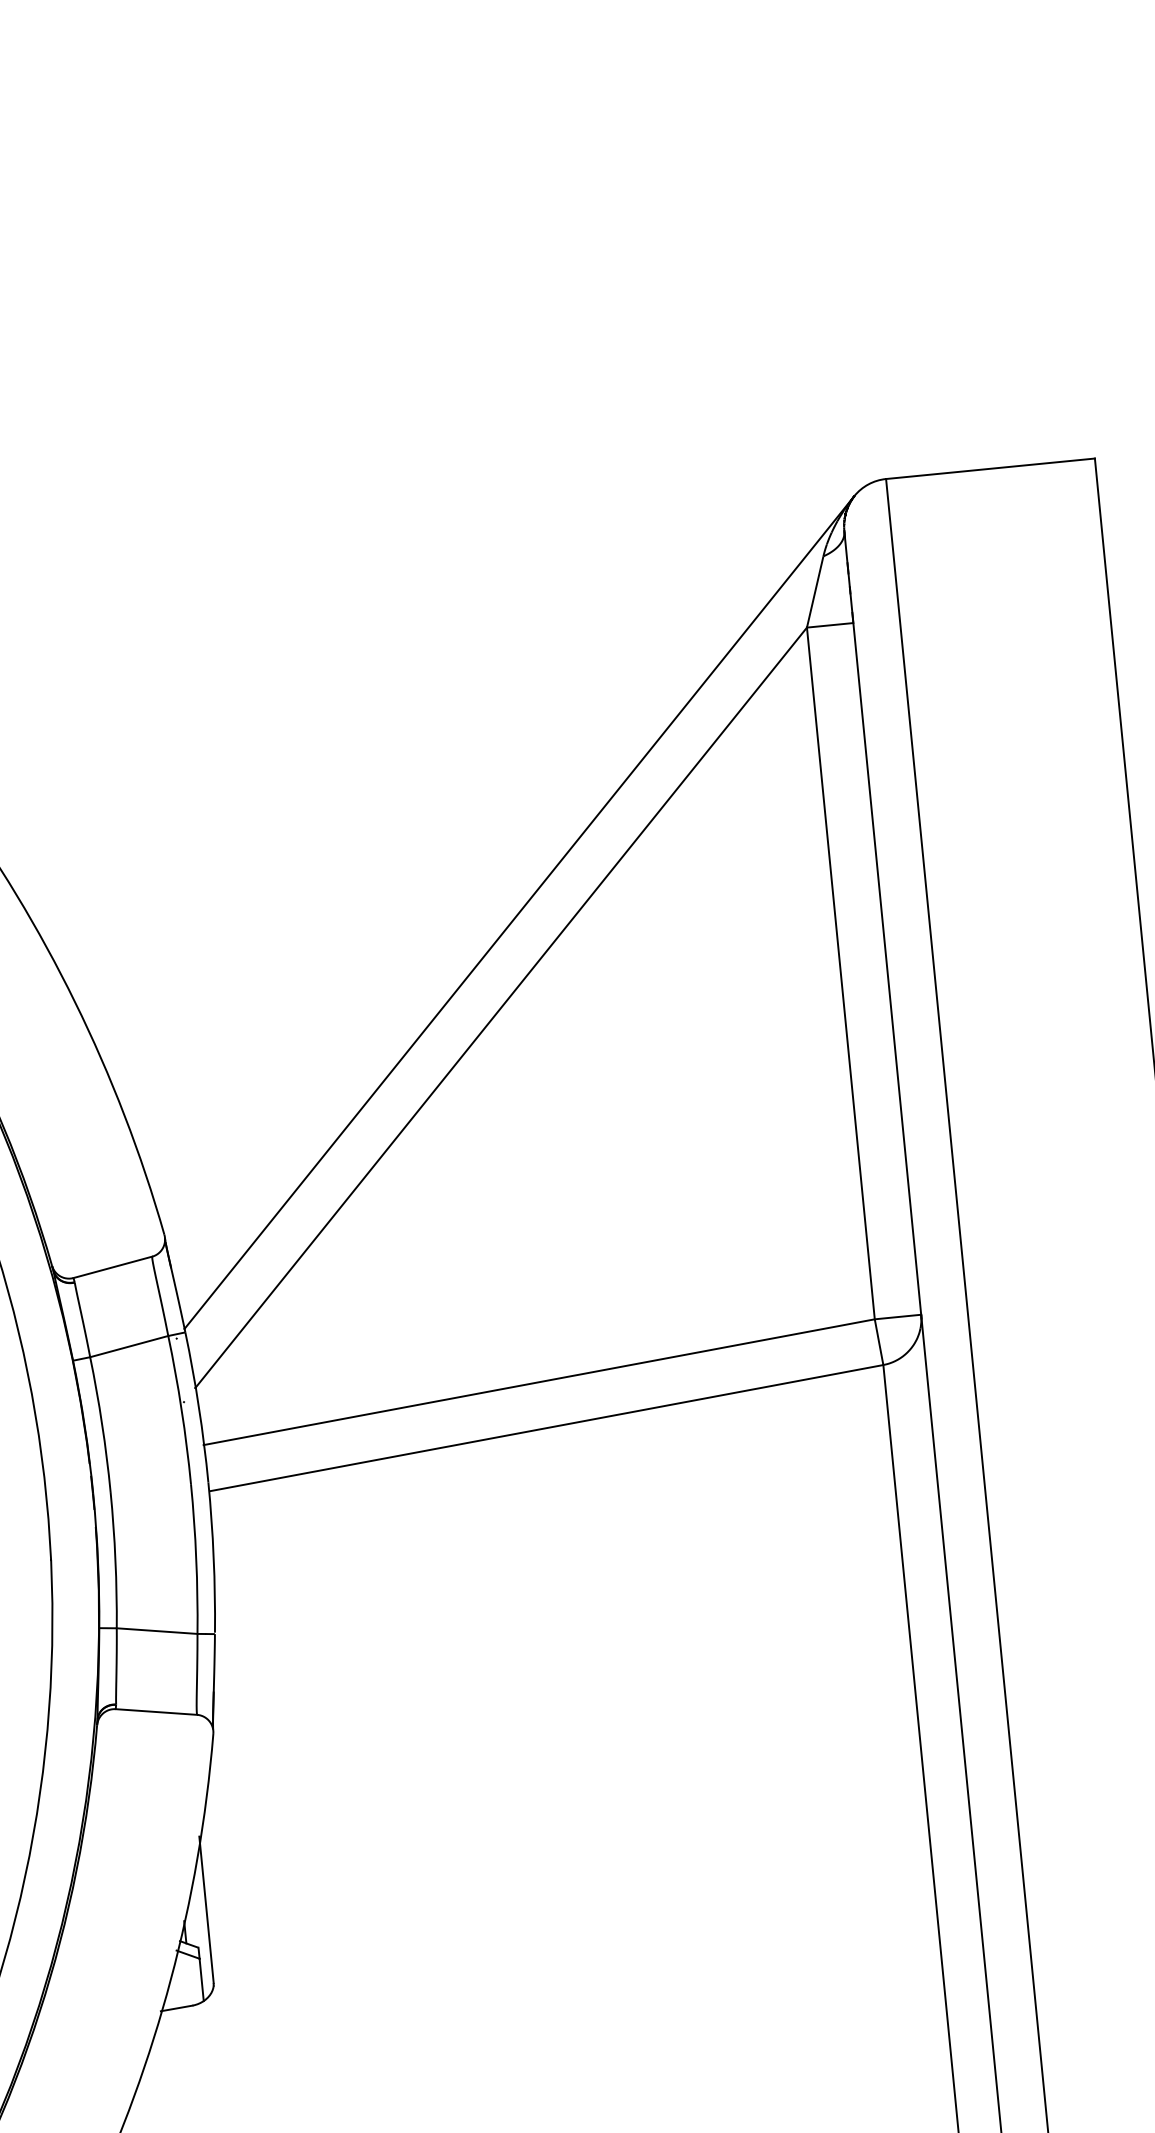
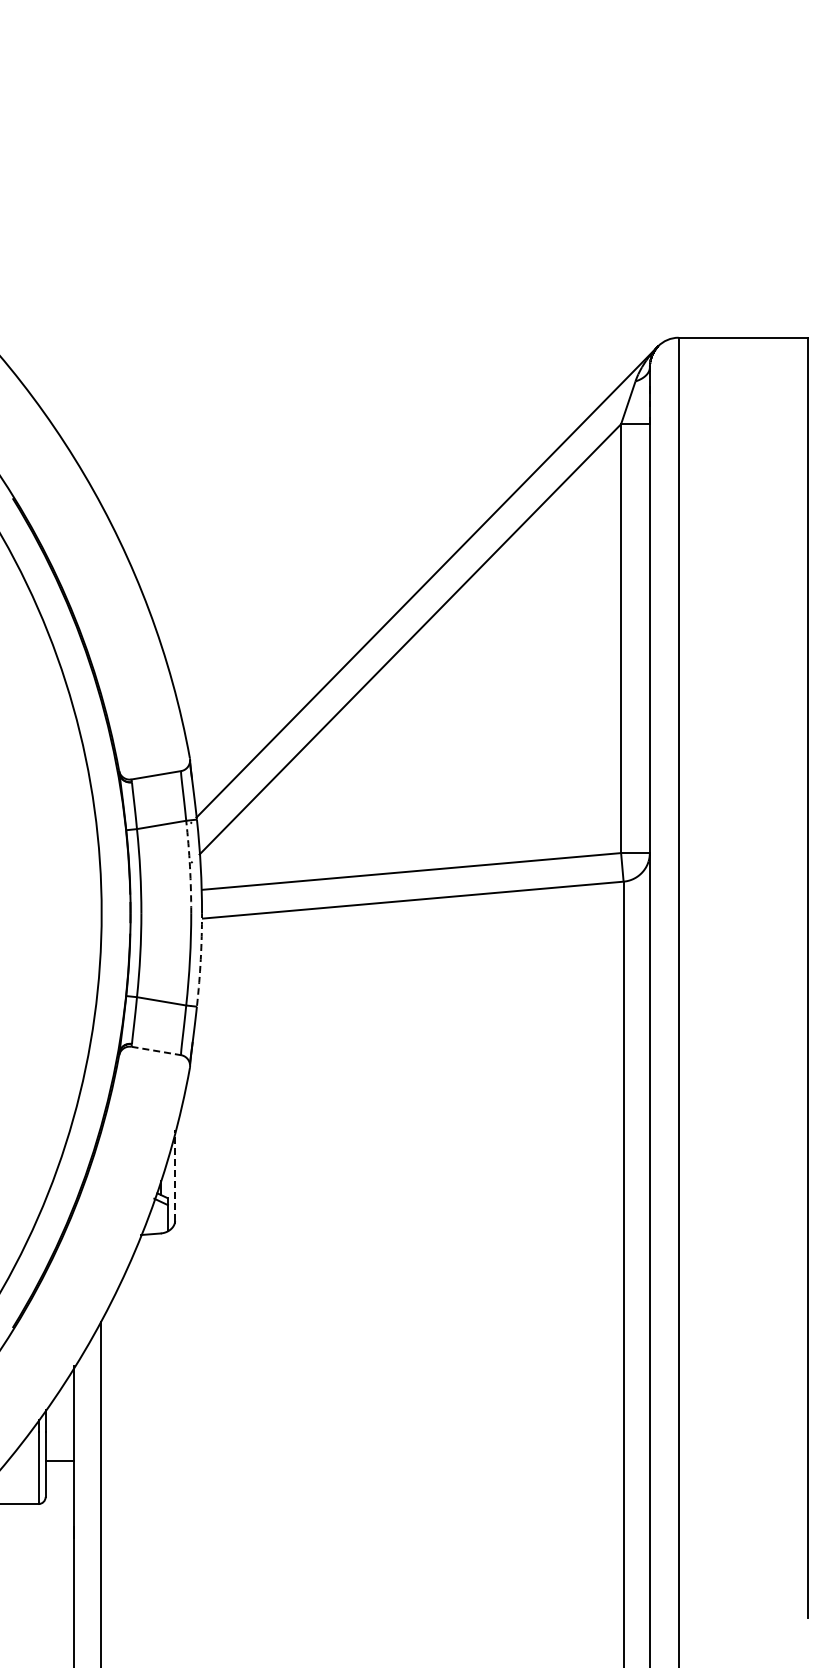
arc: (182, 1409) -> (190, 866), solid -> dashed
arc: (213, 1557) -> (200, 959), solid -> dashed
line: (156, 1712) -> (156, 1051), solid -> dashed
line: (206, 1908) -> (175, 1174), solid -> dashed

